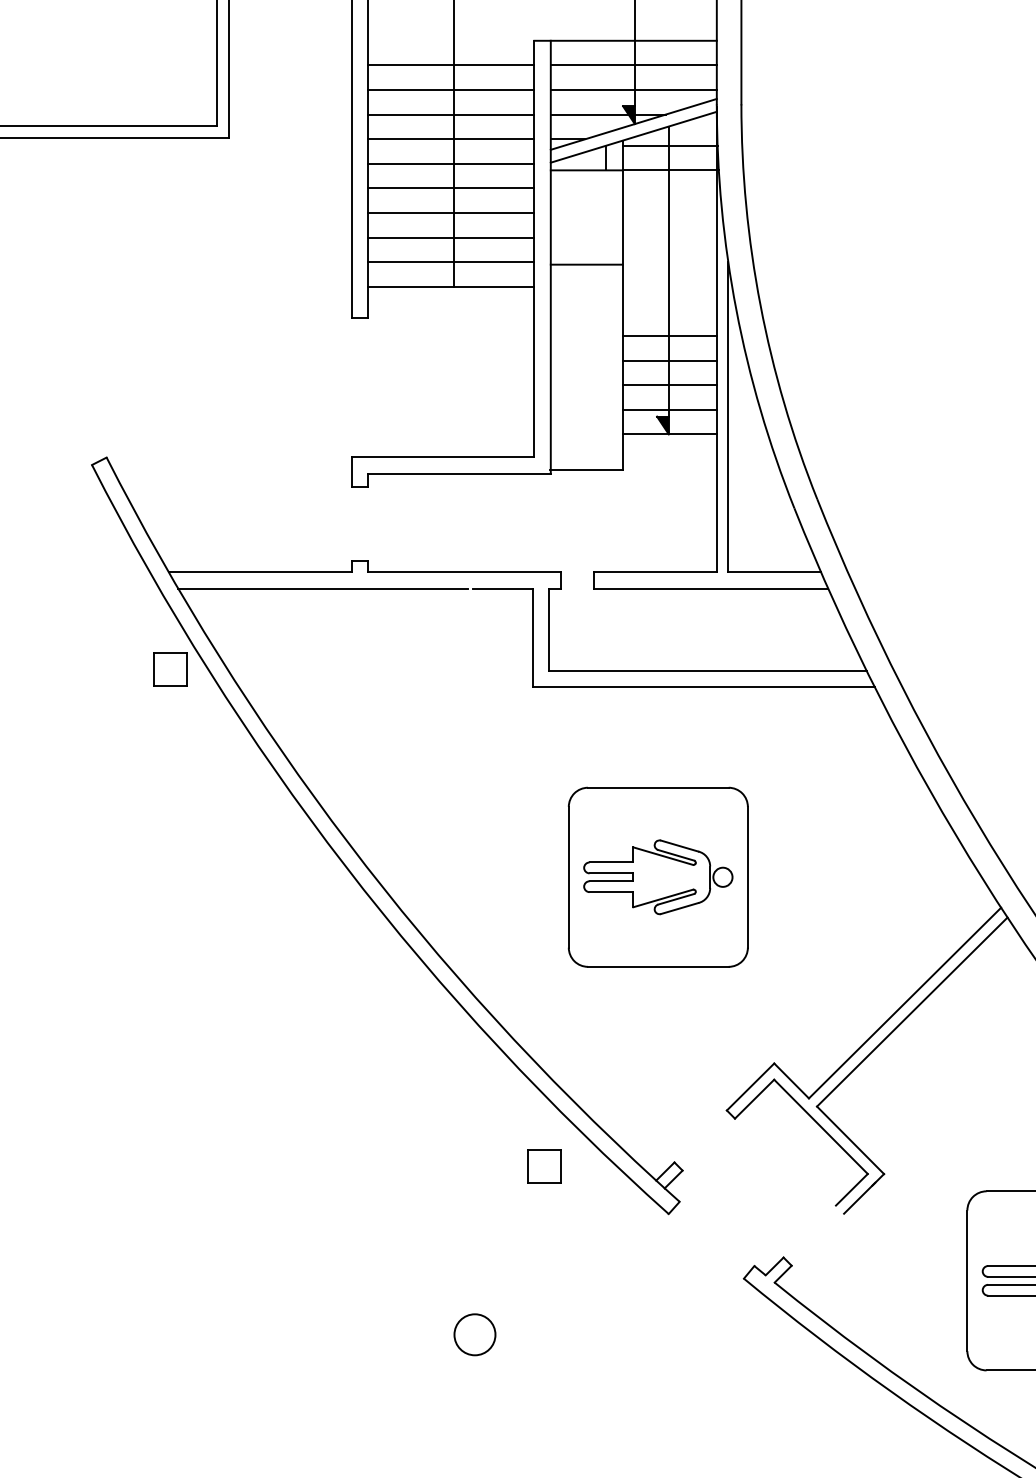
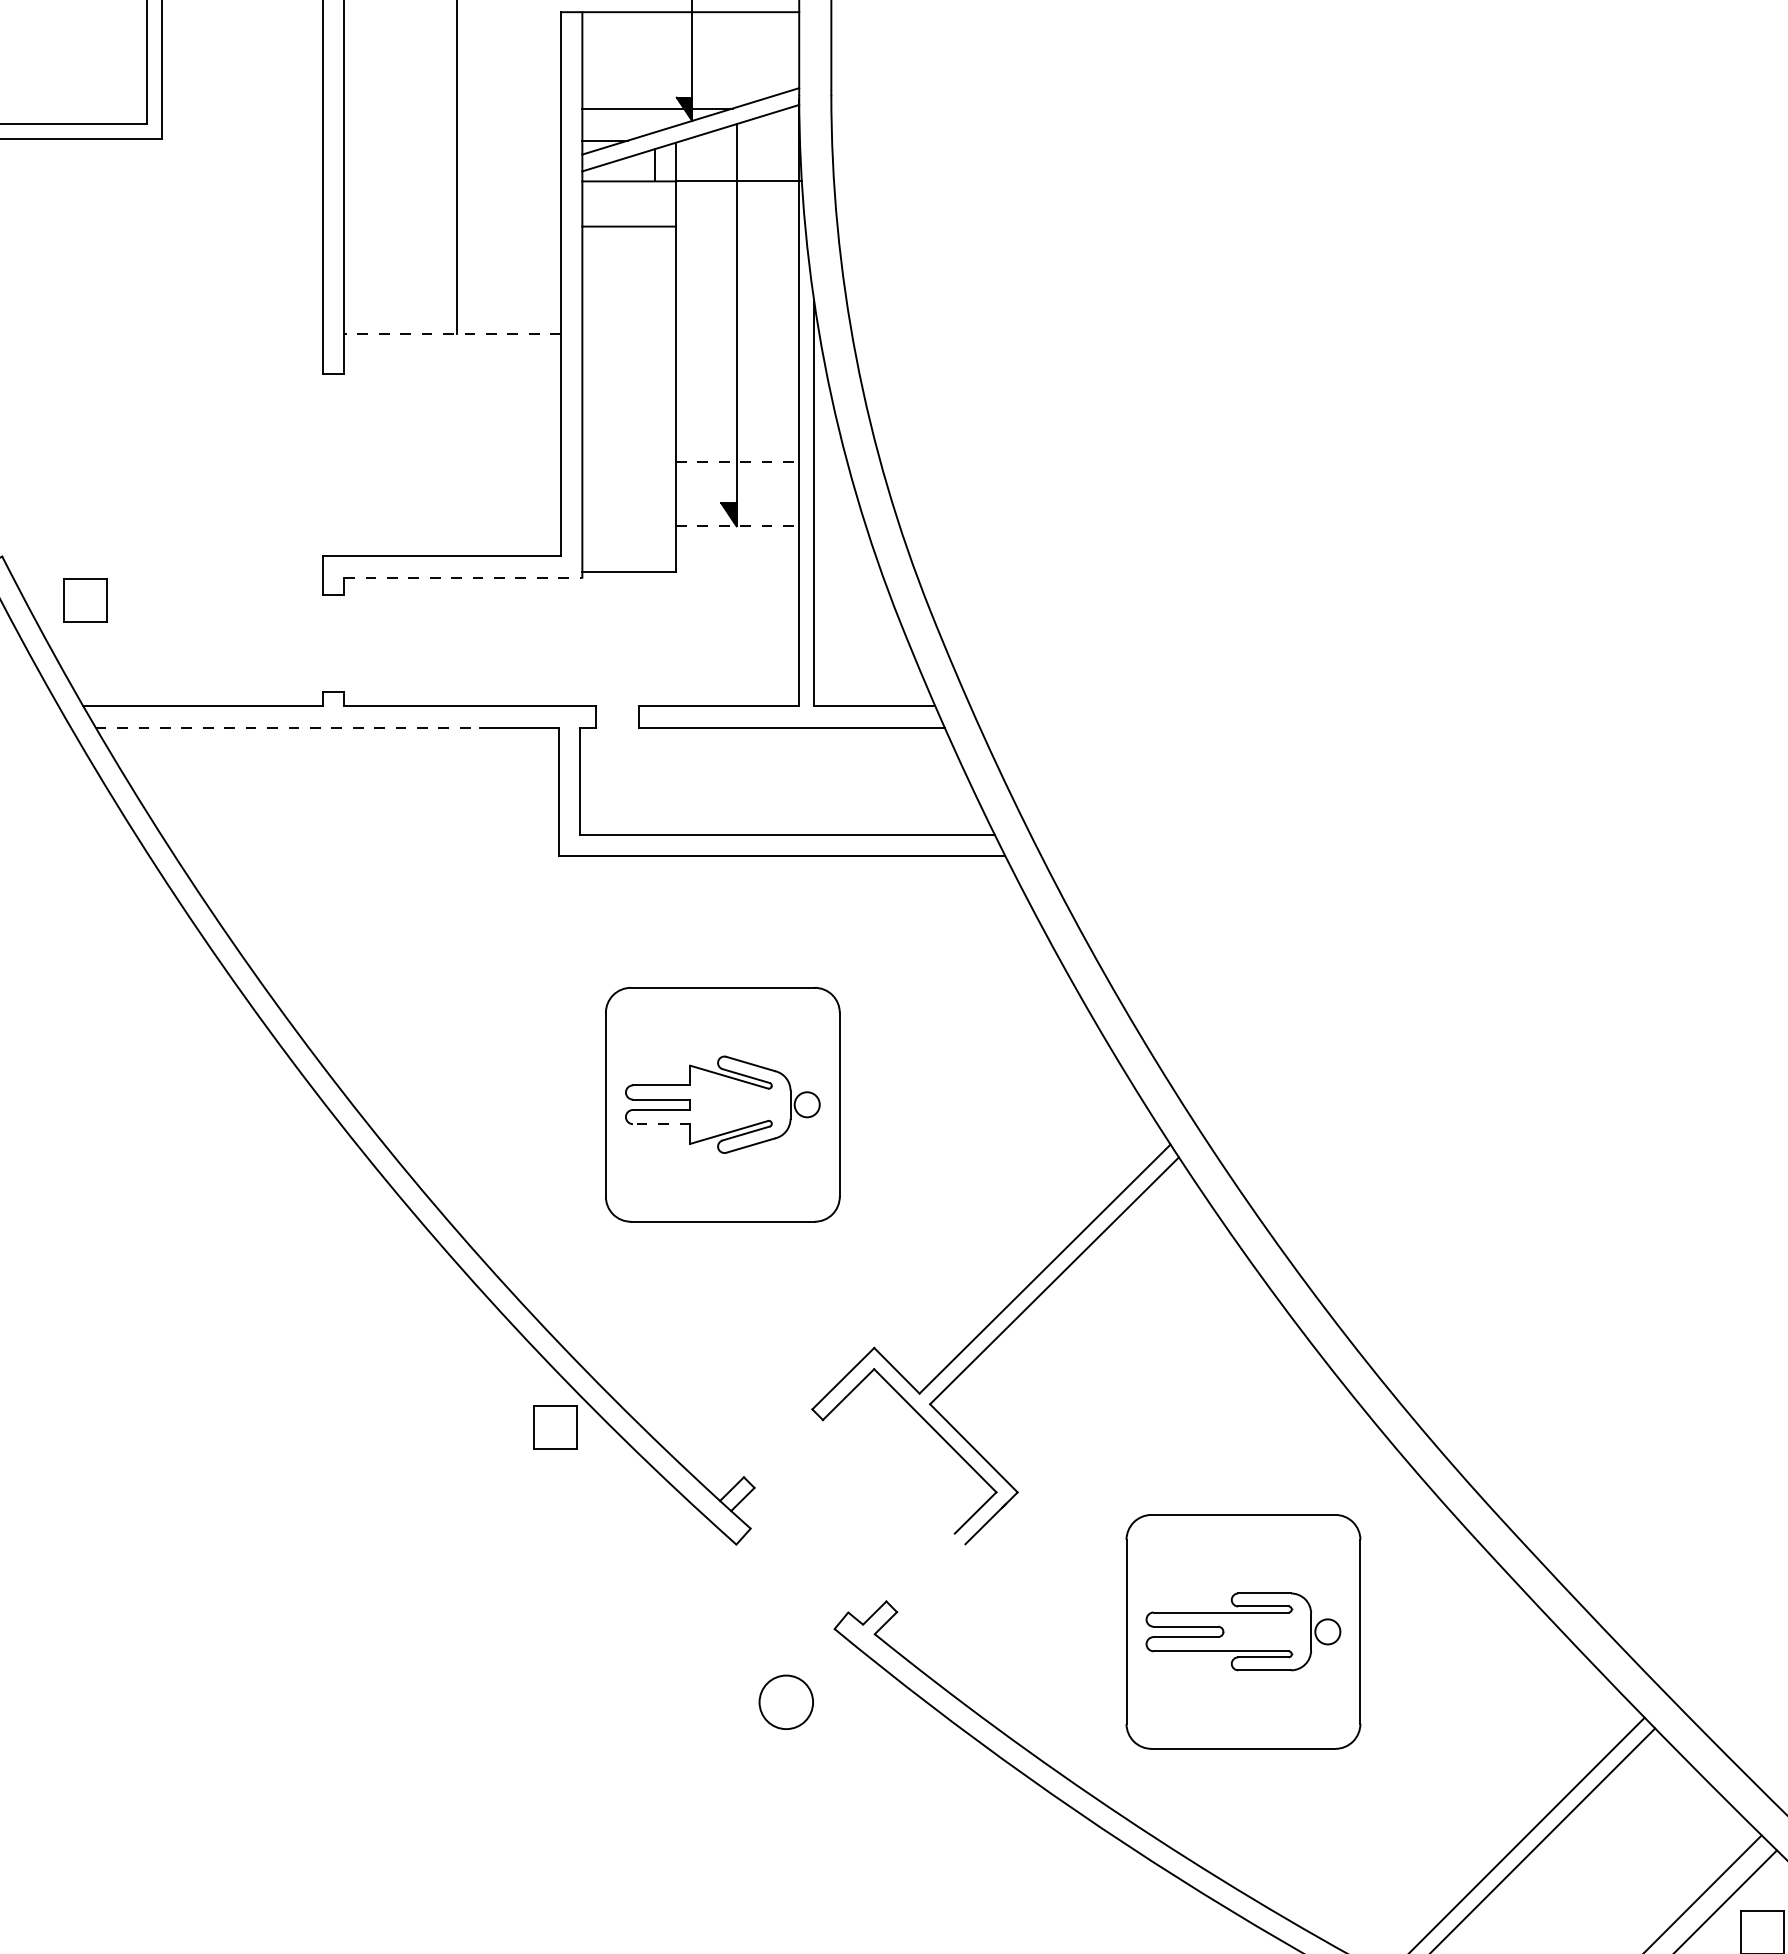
line: (451, 65) -> (452, 44), removed
line: (633, 65) -> (690, 44), removed
line: (451, 90) -> (452, 76), removed
line: (633, 90) -> (690, 76), removed
line: (451, 114) -> (452, 108), removed
line: (451, 139) -> (452, 140), removed
line: (670, 145) -> (738, 149), removed
line: (451, 163) -> (452, 172), removed
line: (451, 188) -> (452, 205), removed
line: (451, 213) -> (452, 237), removed
line: (451, 237) -> (452, 269), removed
line: (451, 262) -> (452, 301), removed
line: (586, 264) -> (629, 226), moved
line: (451, 286) -> (452, 333), solid -> dashed
line: (669, 335) -> (737, 397), removed
line: (669, 360) -> (737, 429), removed
line: (669, 385) -> (737, 462), solid -> dashed
line: (669, 410) -> (737, 494), removed
line: (669, 434) -> (737, 526), solid -> dashed
line: (459, 473) -> (463, 577), solid -> dashed
line: (323, 588) -> (285, 727), solid -> dashed
part: (170, 669) -> (85, 600), moved
line: (611, 892) -> (661, 1124), solid -> dashed
part: (544, 1166) -> (555, 1427), moved
circle: (474, 1334) -> (785, 1701), moved

